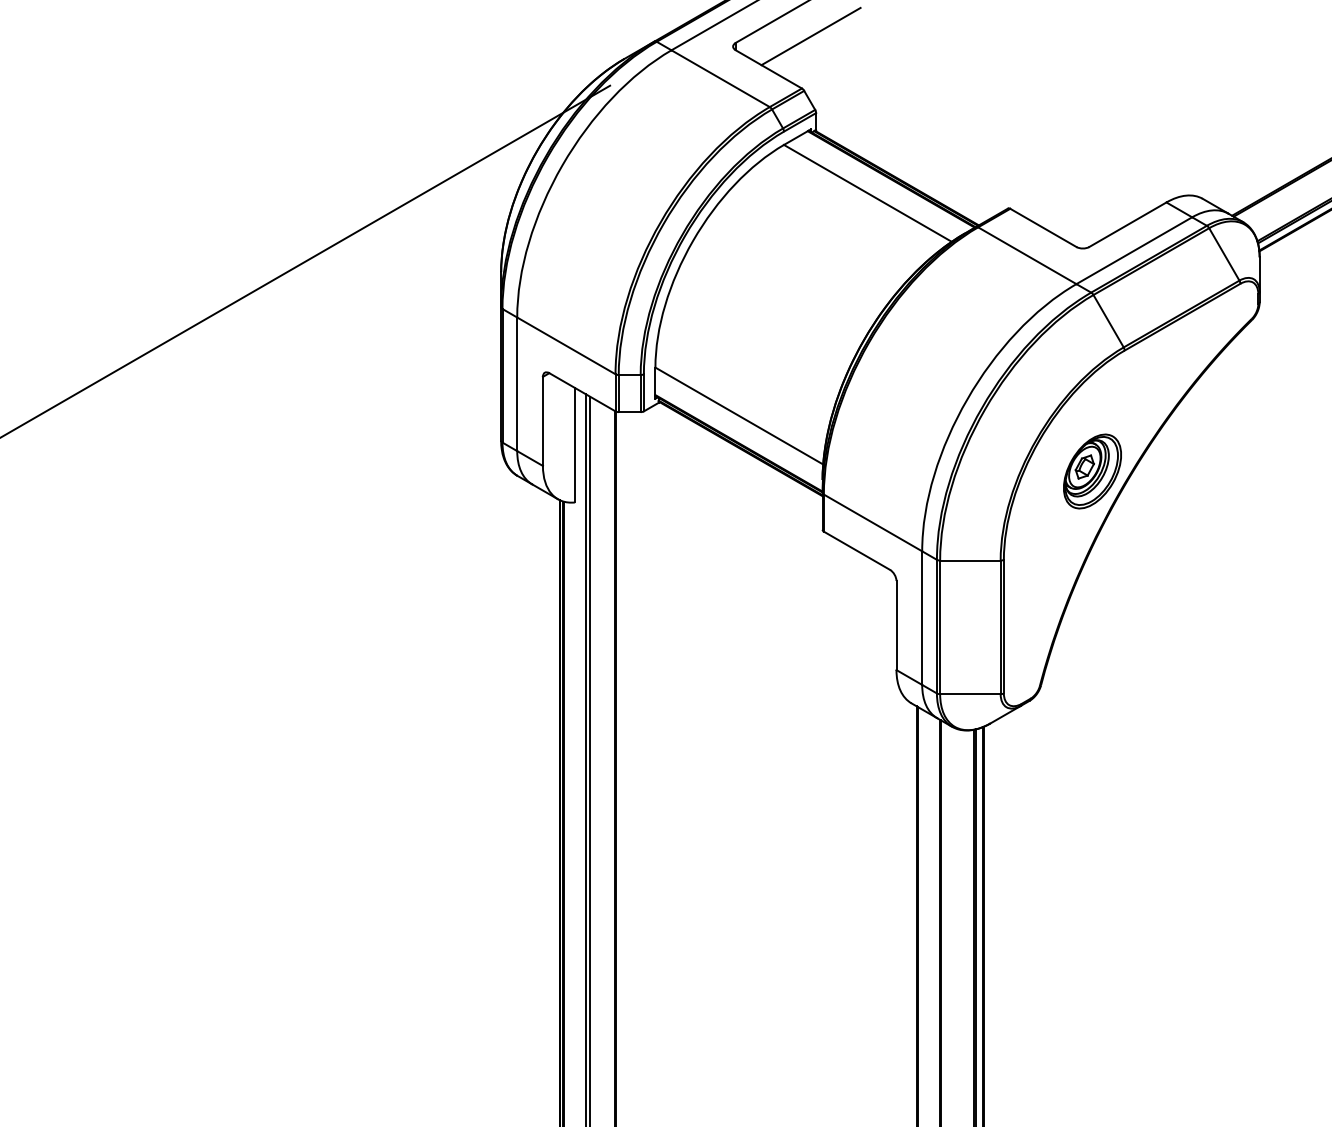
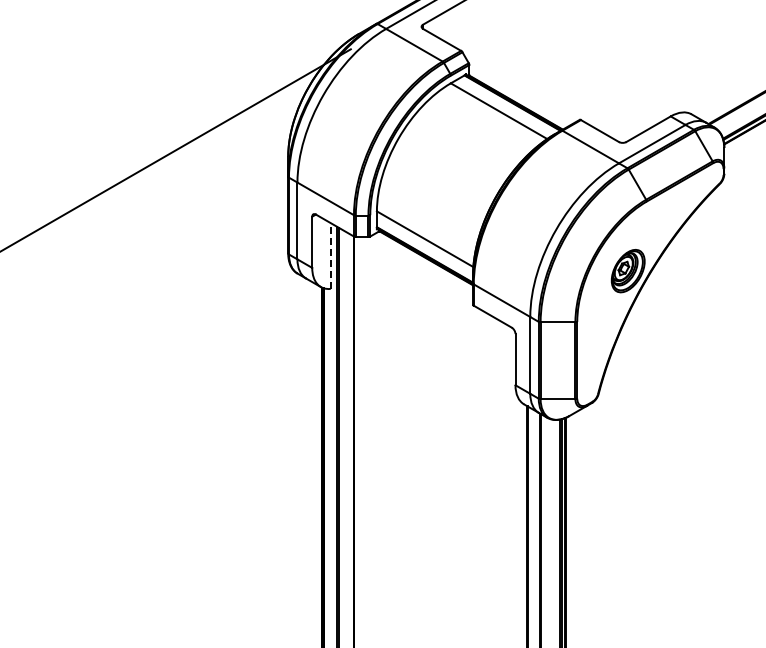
line: (809, 35) -> (465, 20), removed
line: (574, 446) -> (330, 256), solid -> dashed

